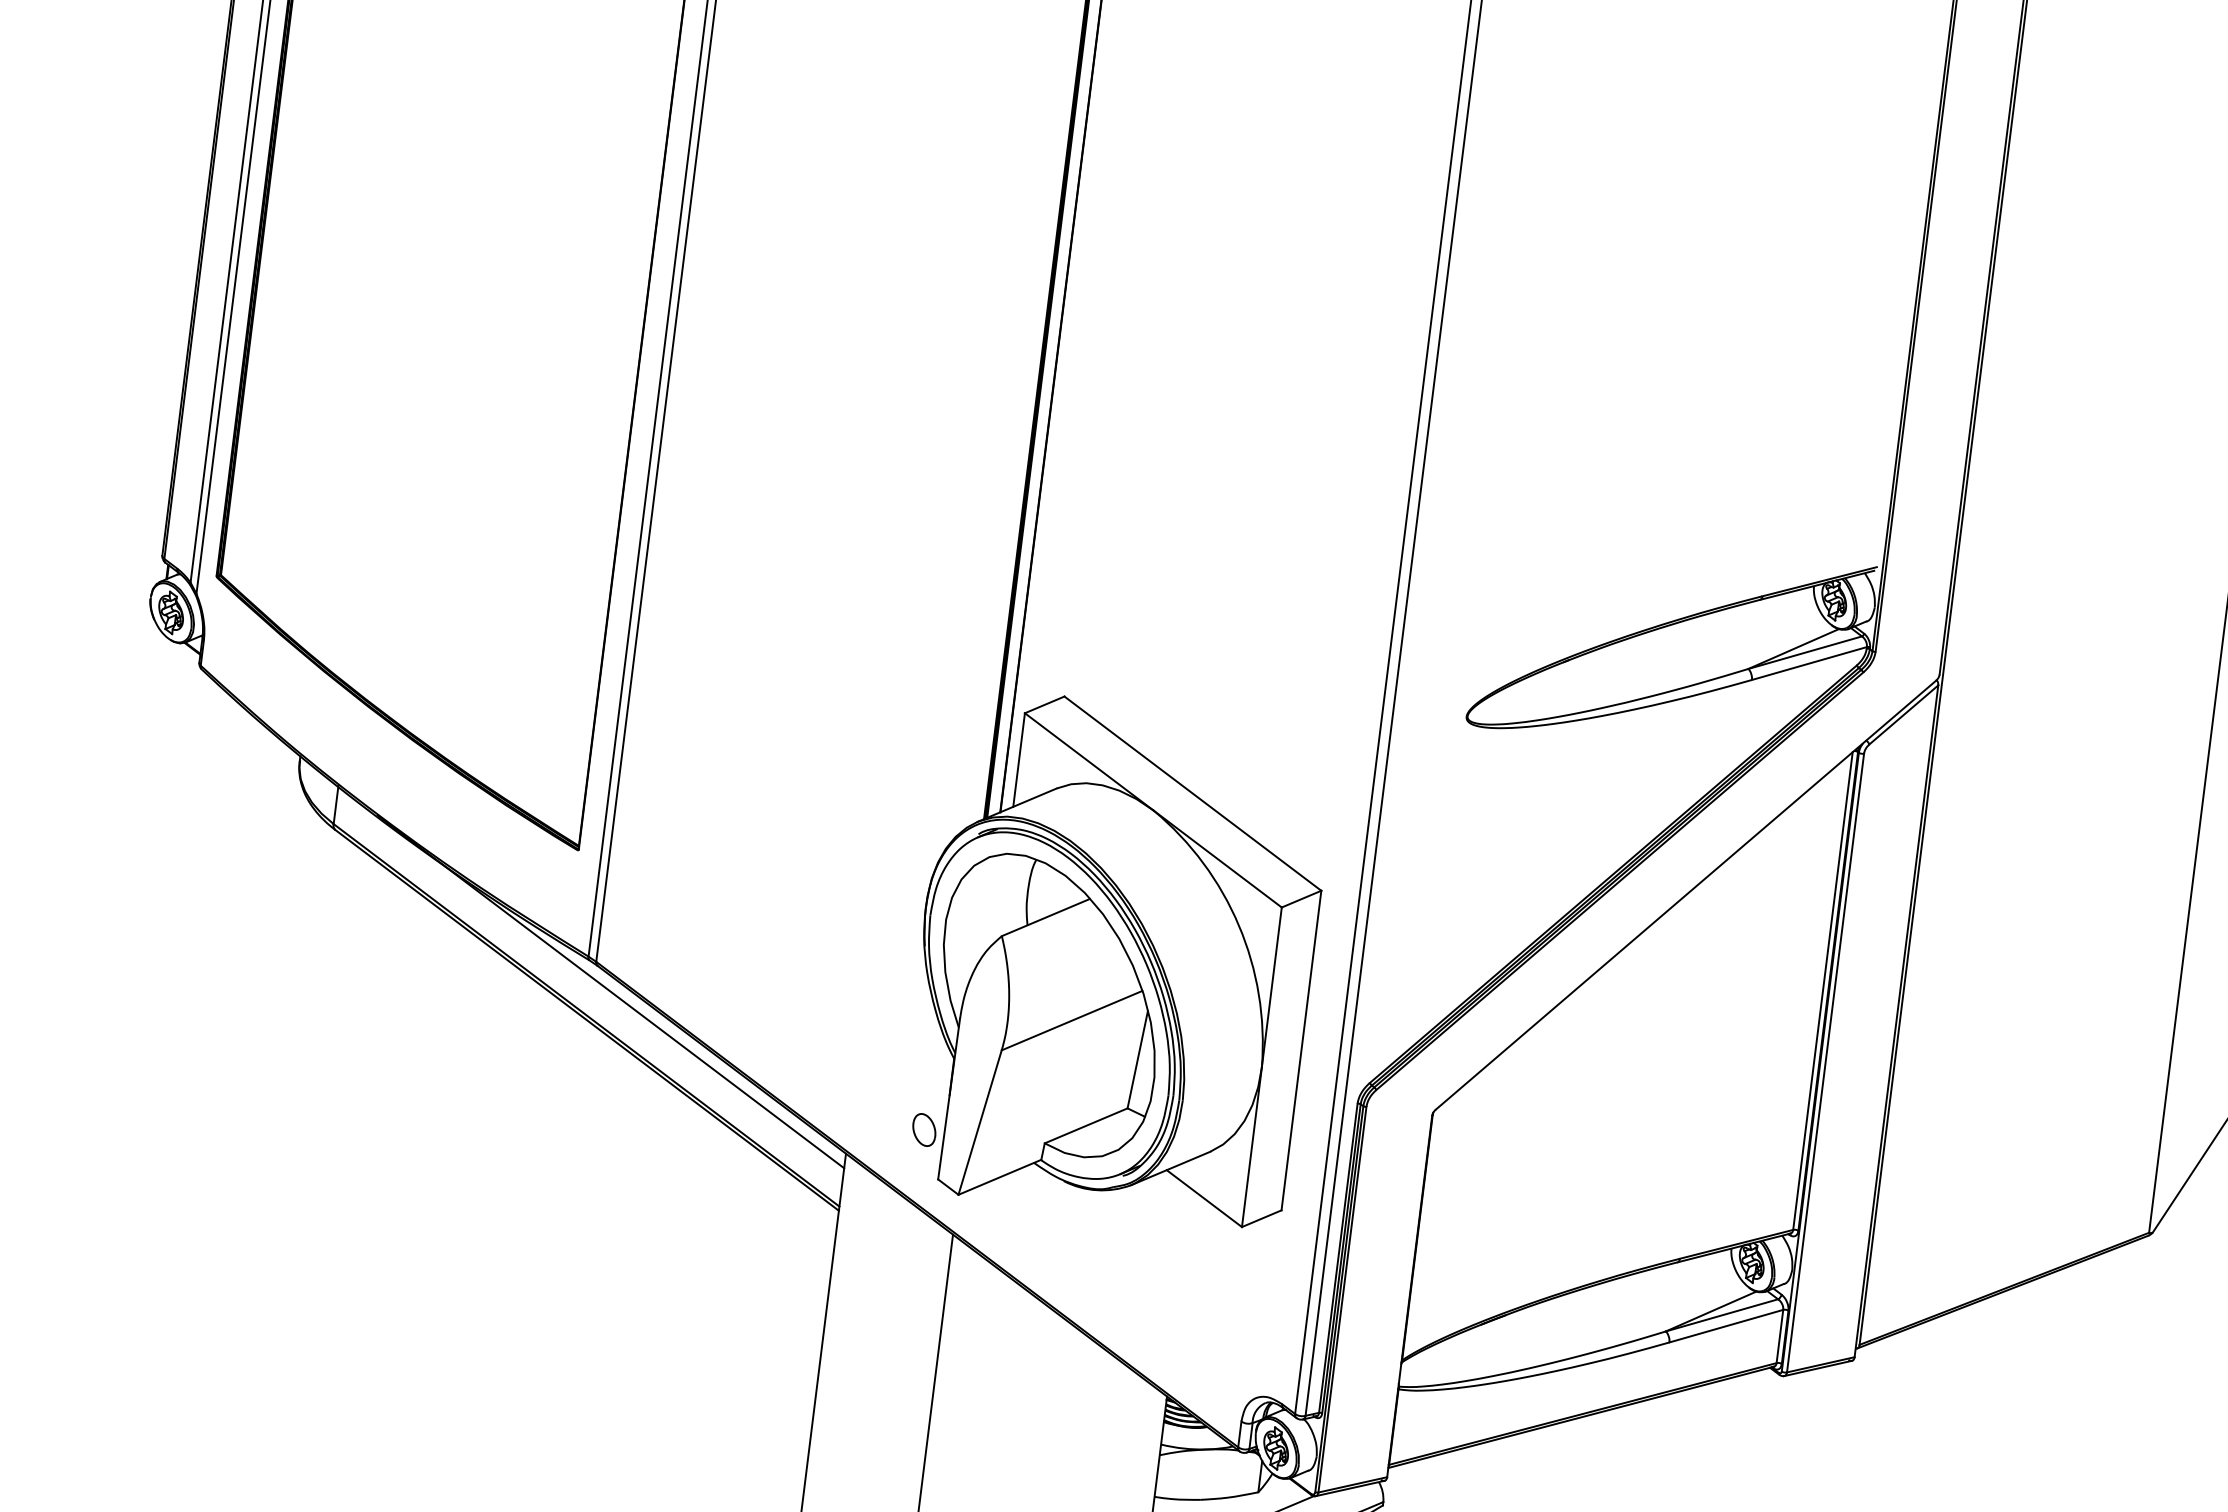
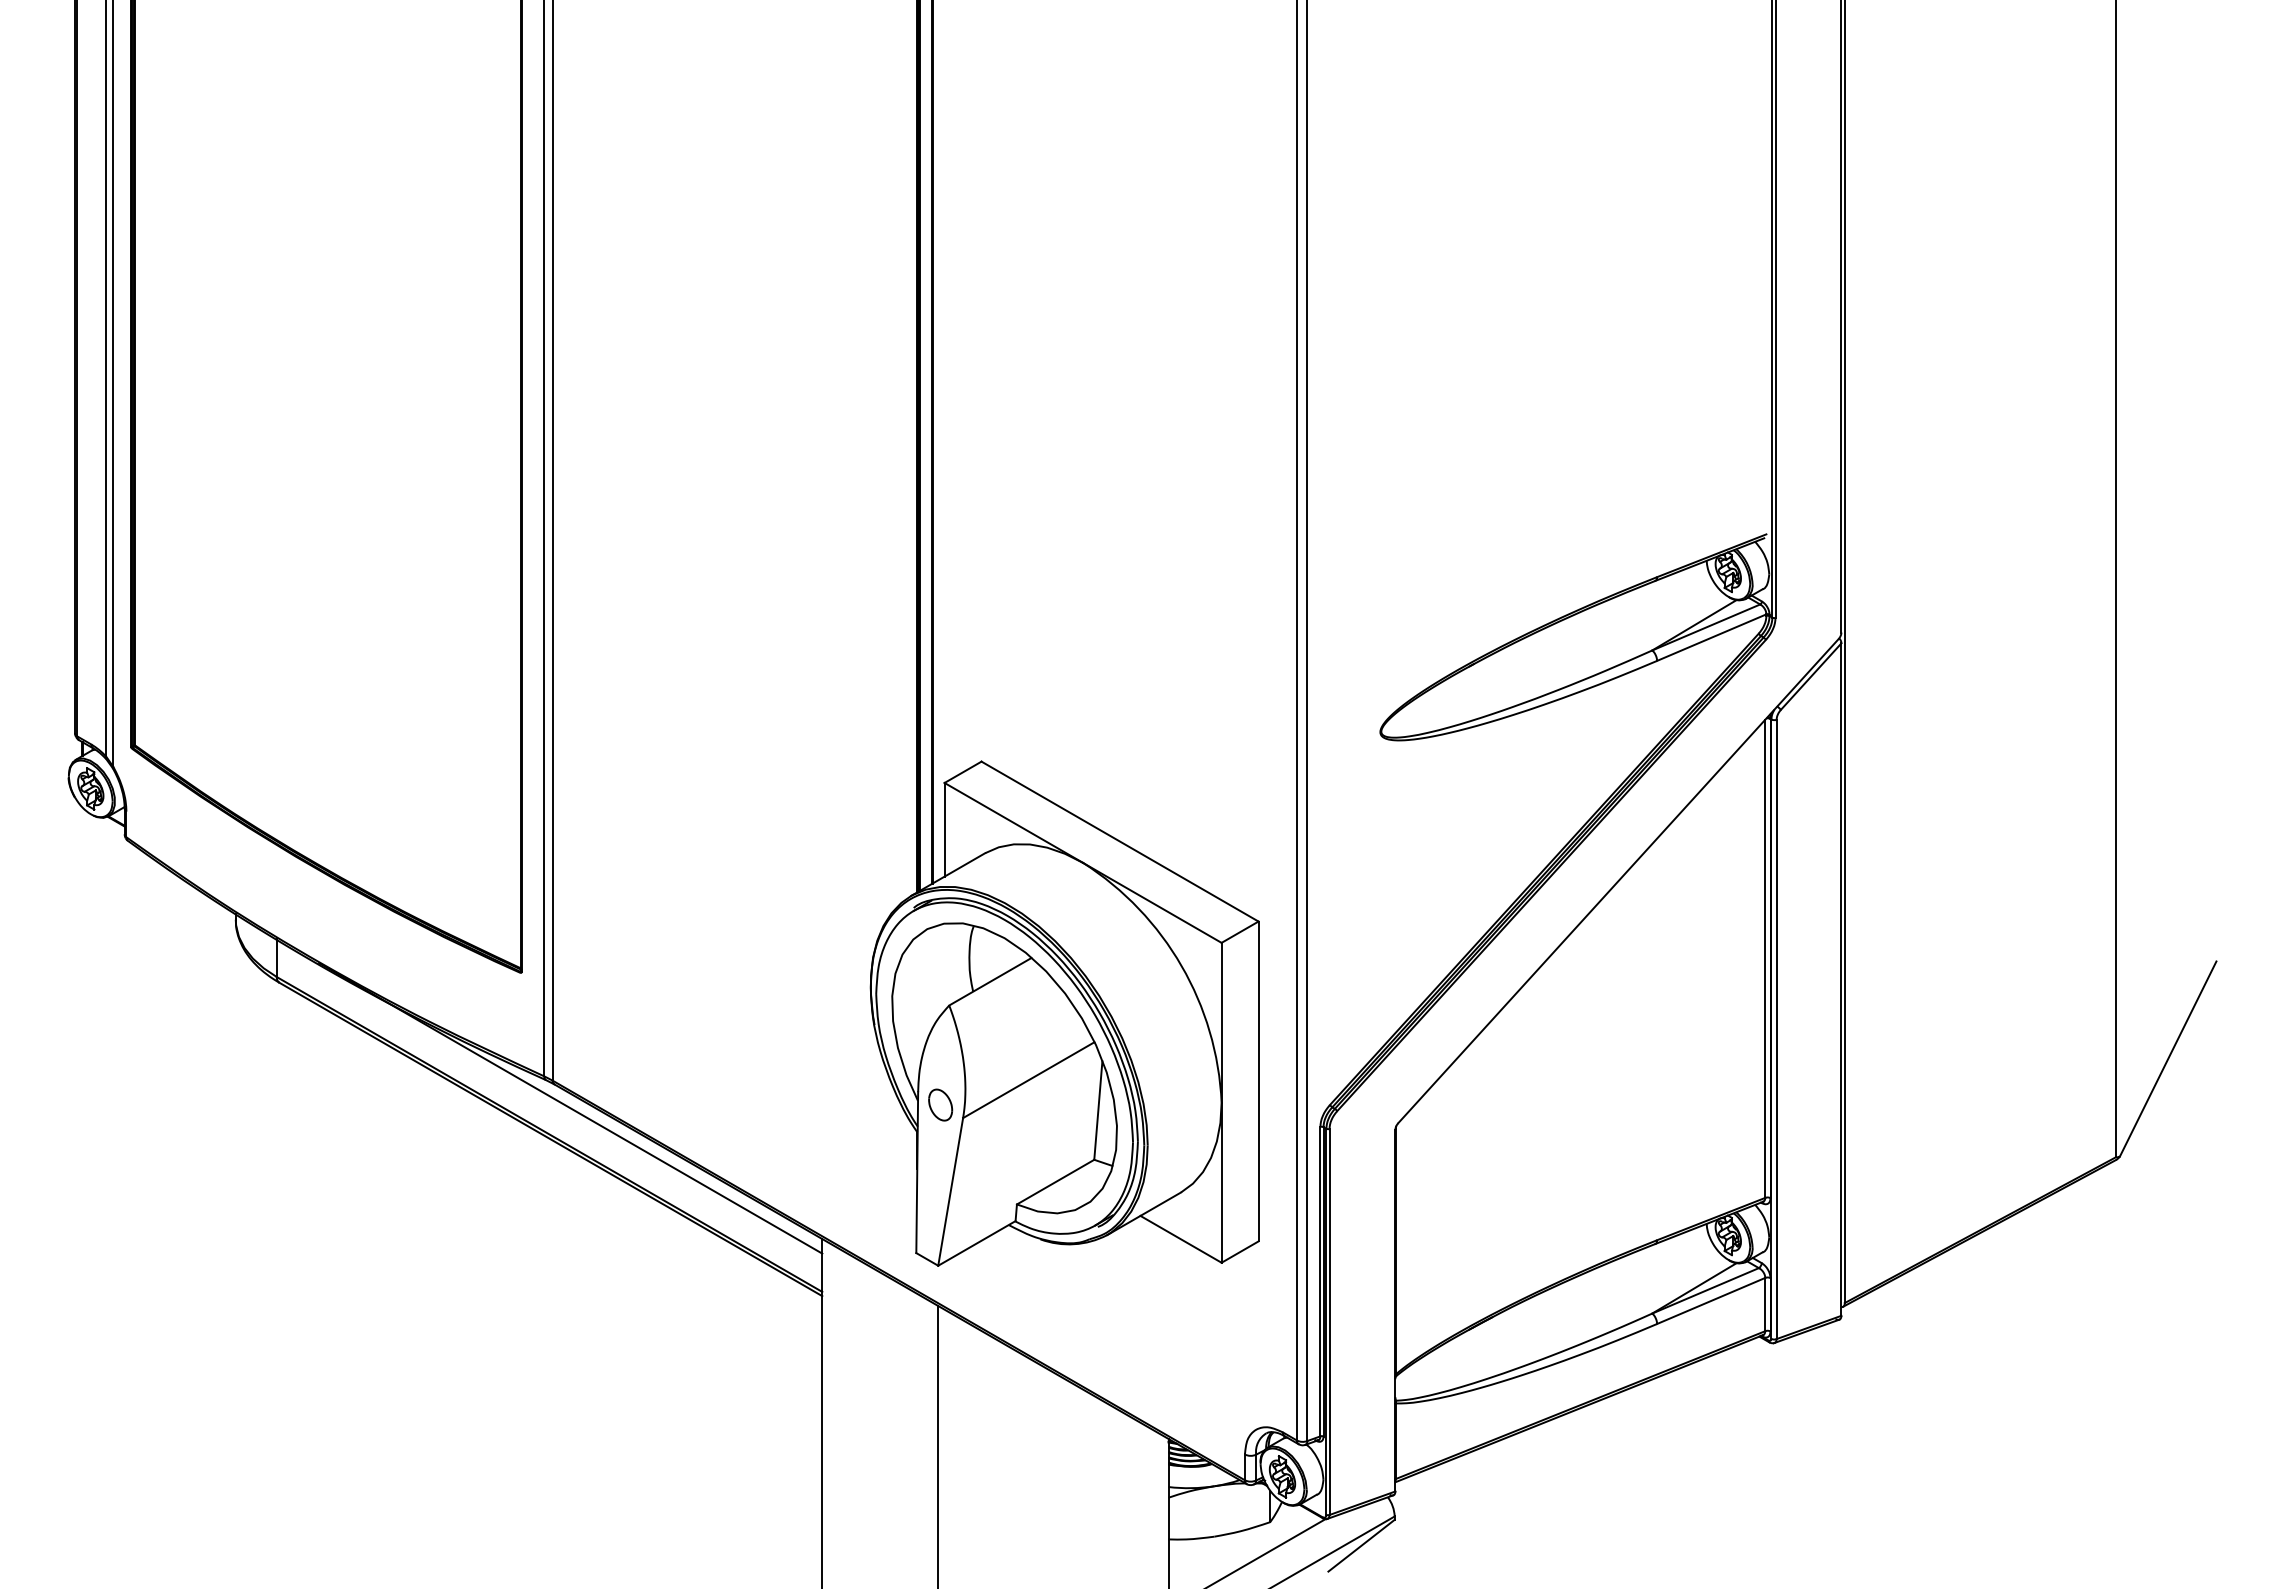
part: (924, 1129) -> (940, 1104), moved

